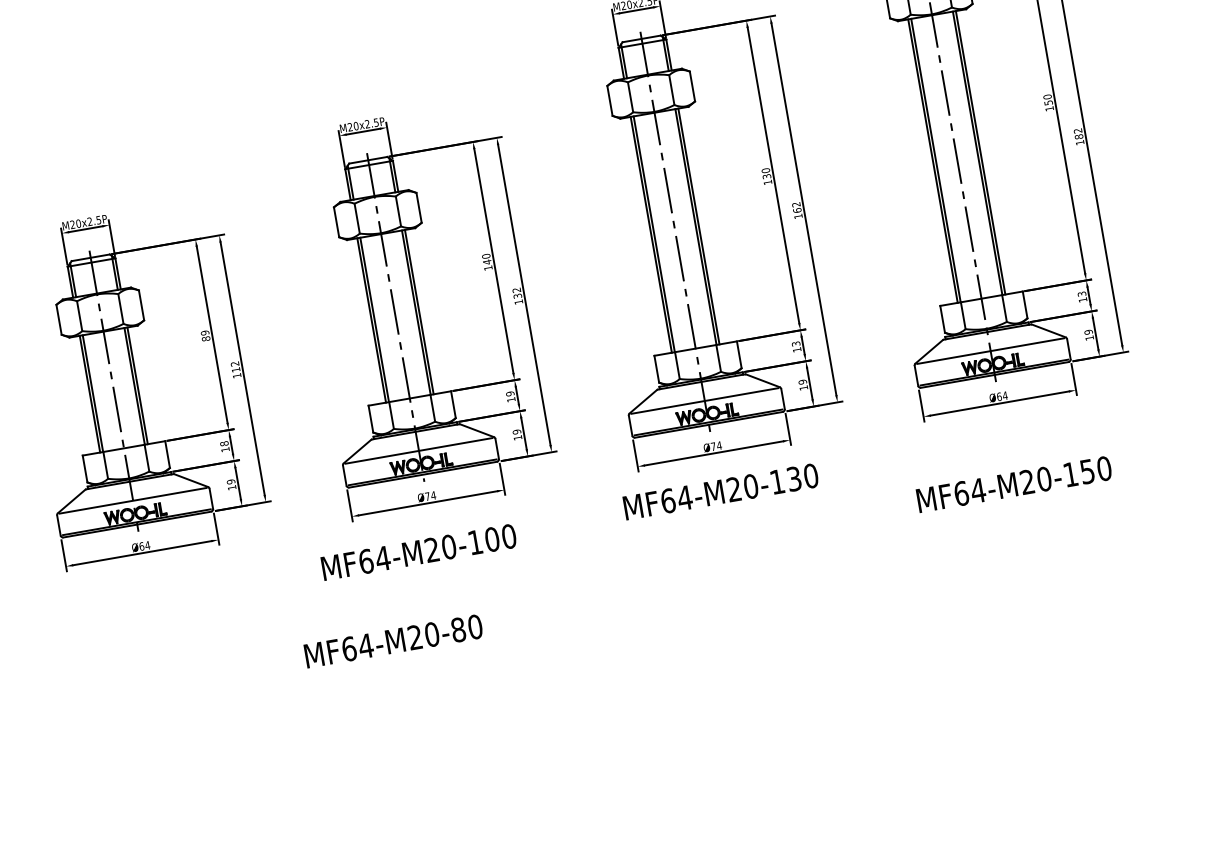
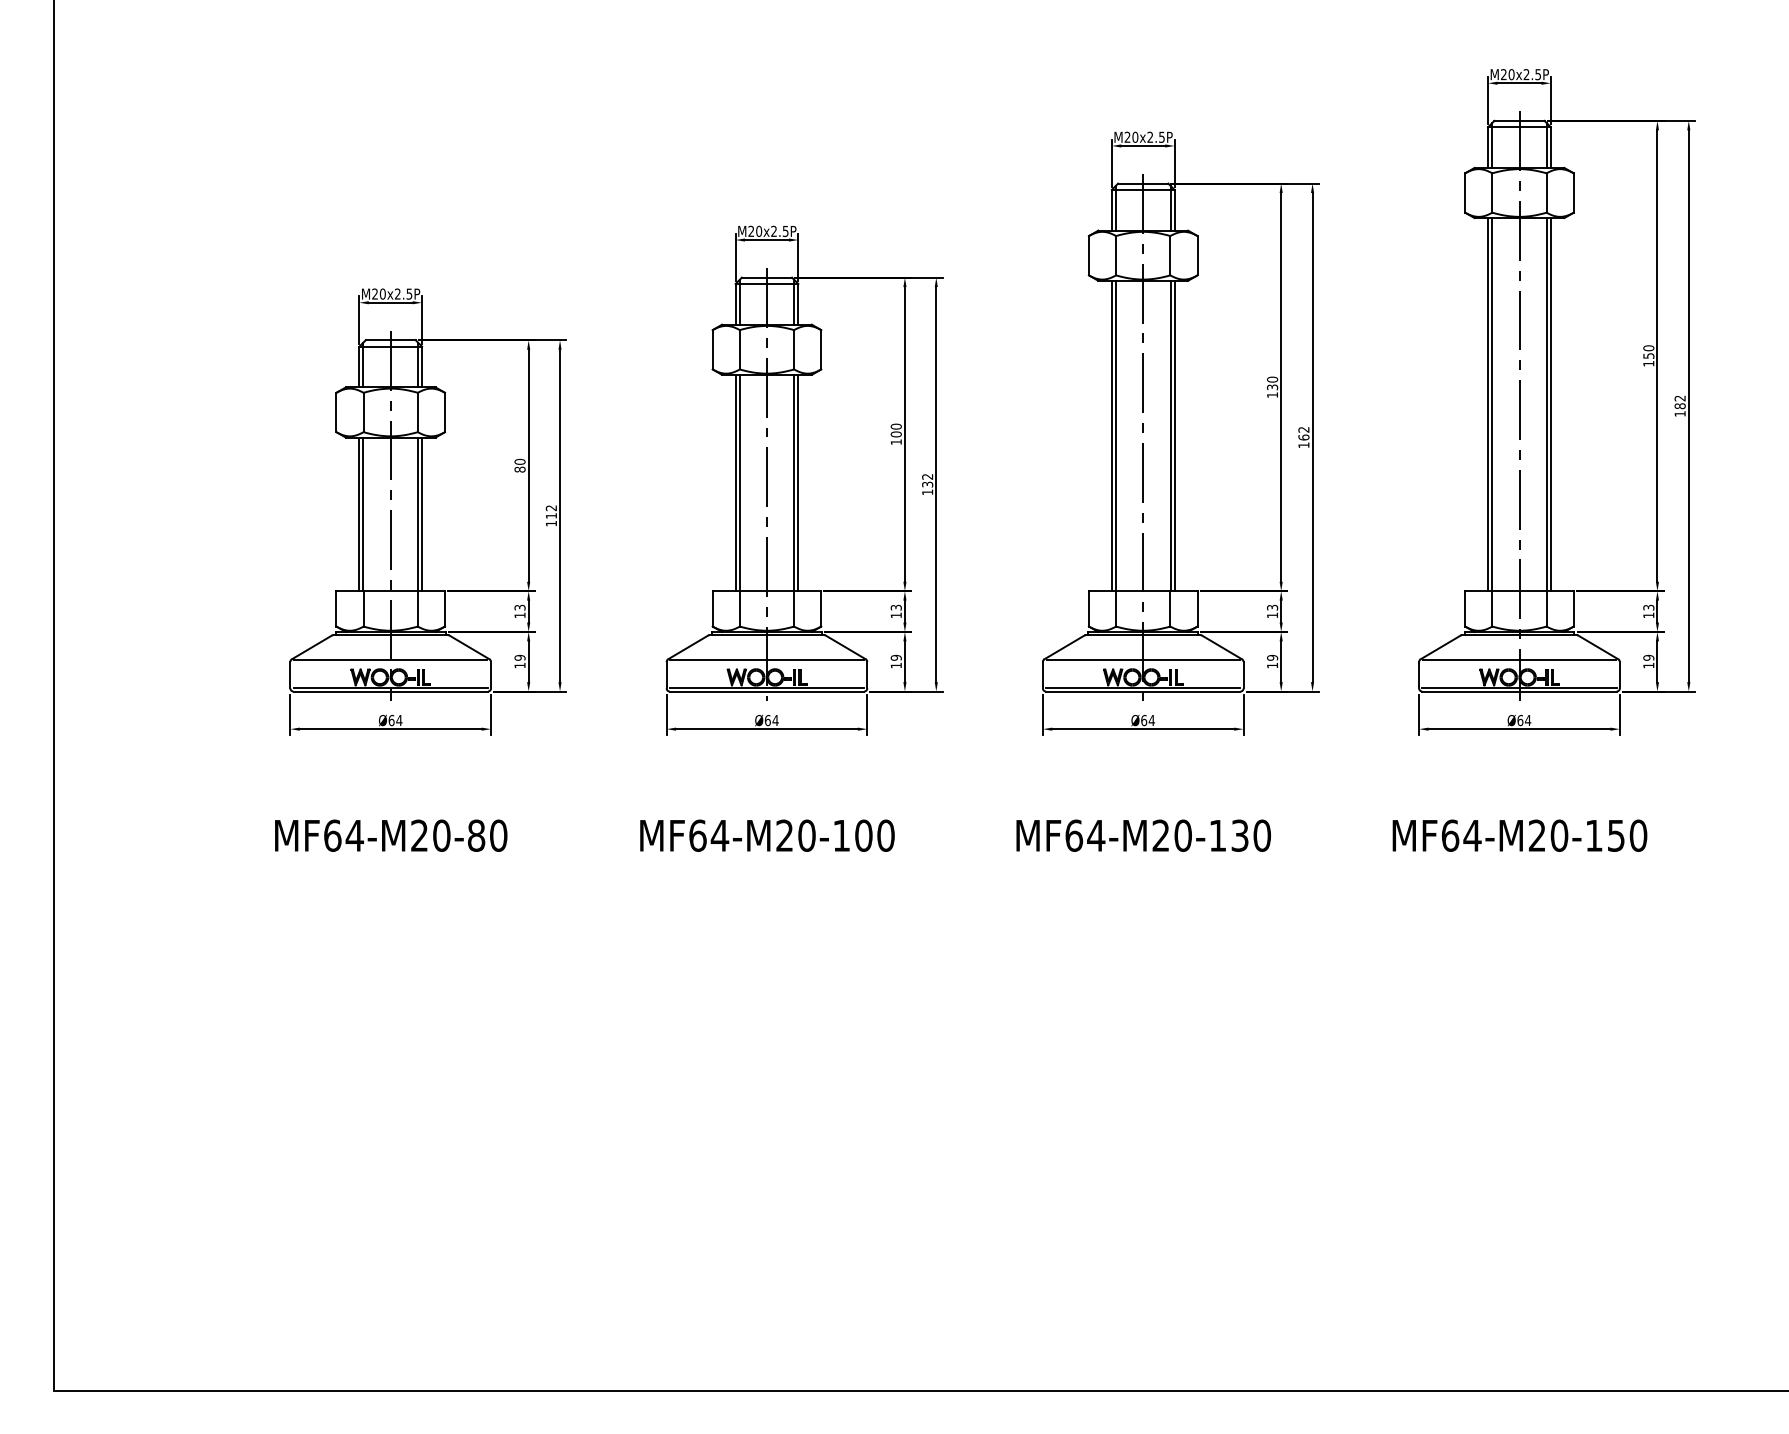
text: (486, 262) -> (895, 434), 140 -> 100
text: (204, 332) -> (519, 461), 89 -> 80
text: (509, 393) -> (895, 607), 19 -> 13
text: (223, 443) -> (519, 607), 18 -> 13
text: (713, 446) -> (1144, 720), Ø74 -> Ø64
text: (720, 491) -> (1143, 835), moved
text: (427, 496) -> (767, 720), Ø74 -> Ø64
text: (419, 552) -> (767, 835), moved
text: (393, 641) -> (391, 835), moved

